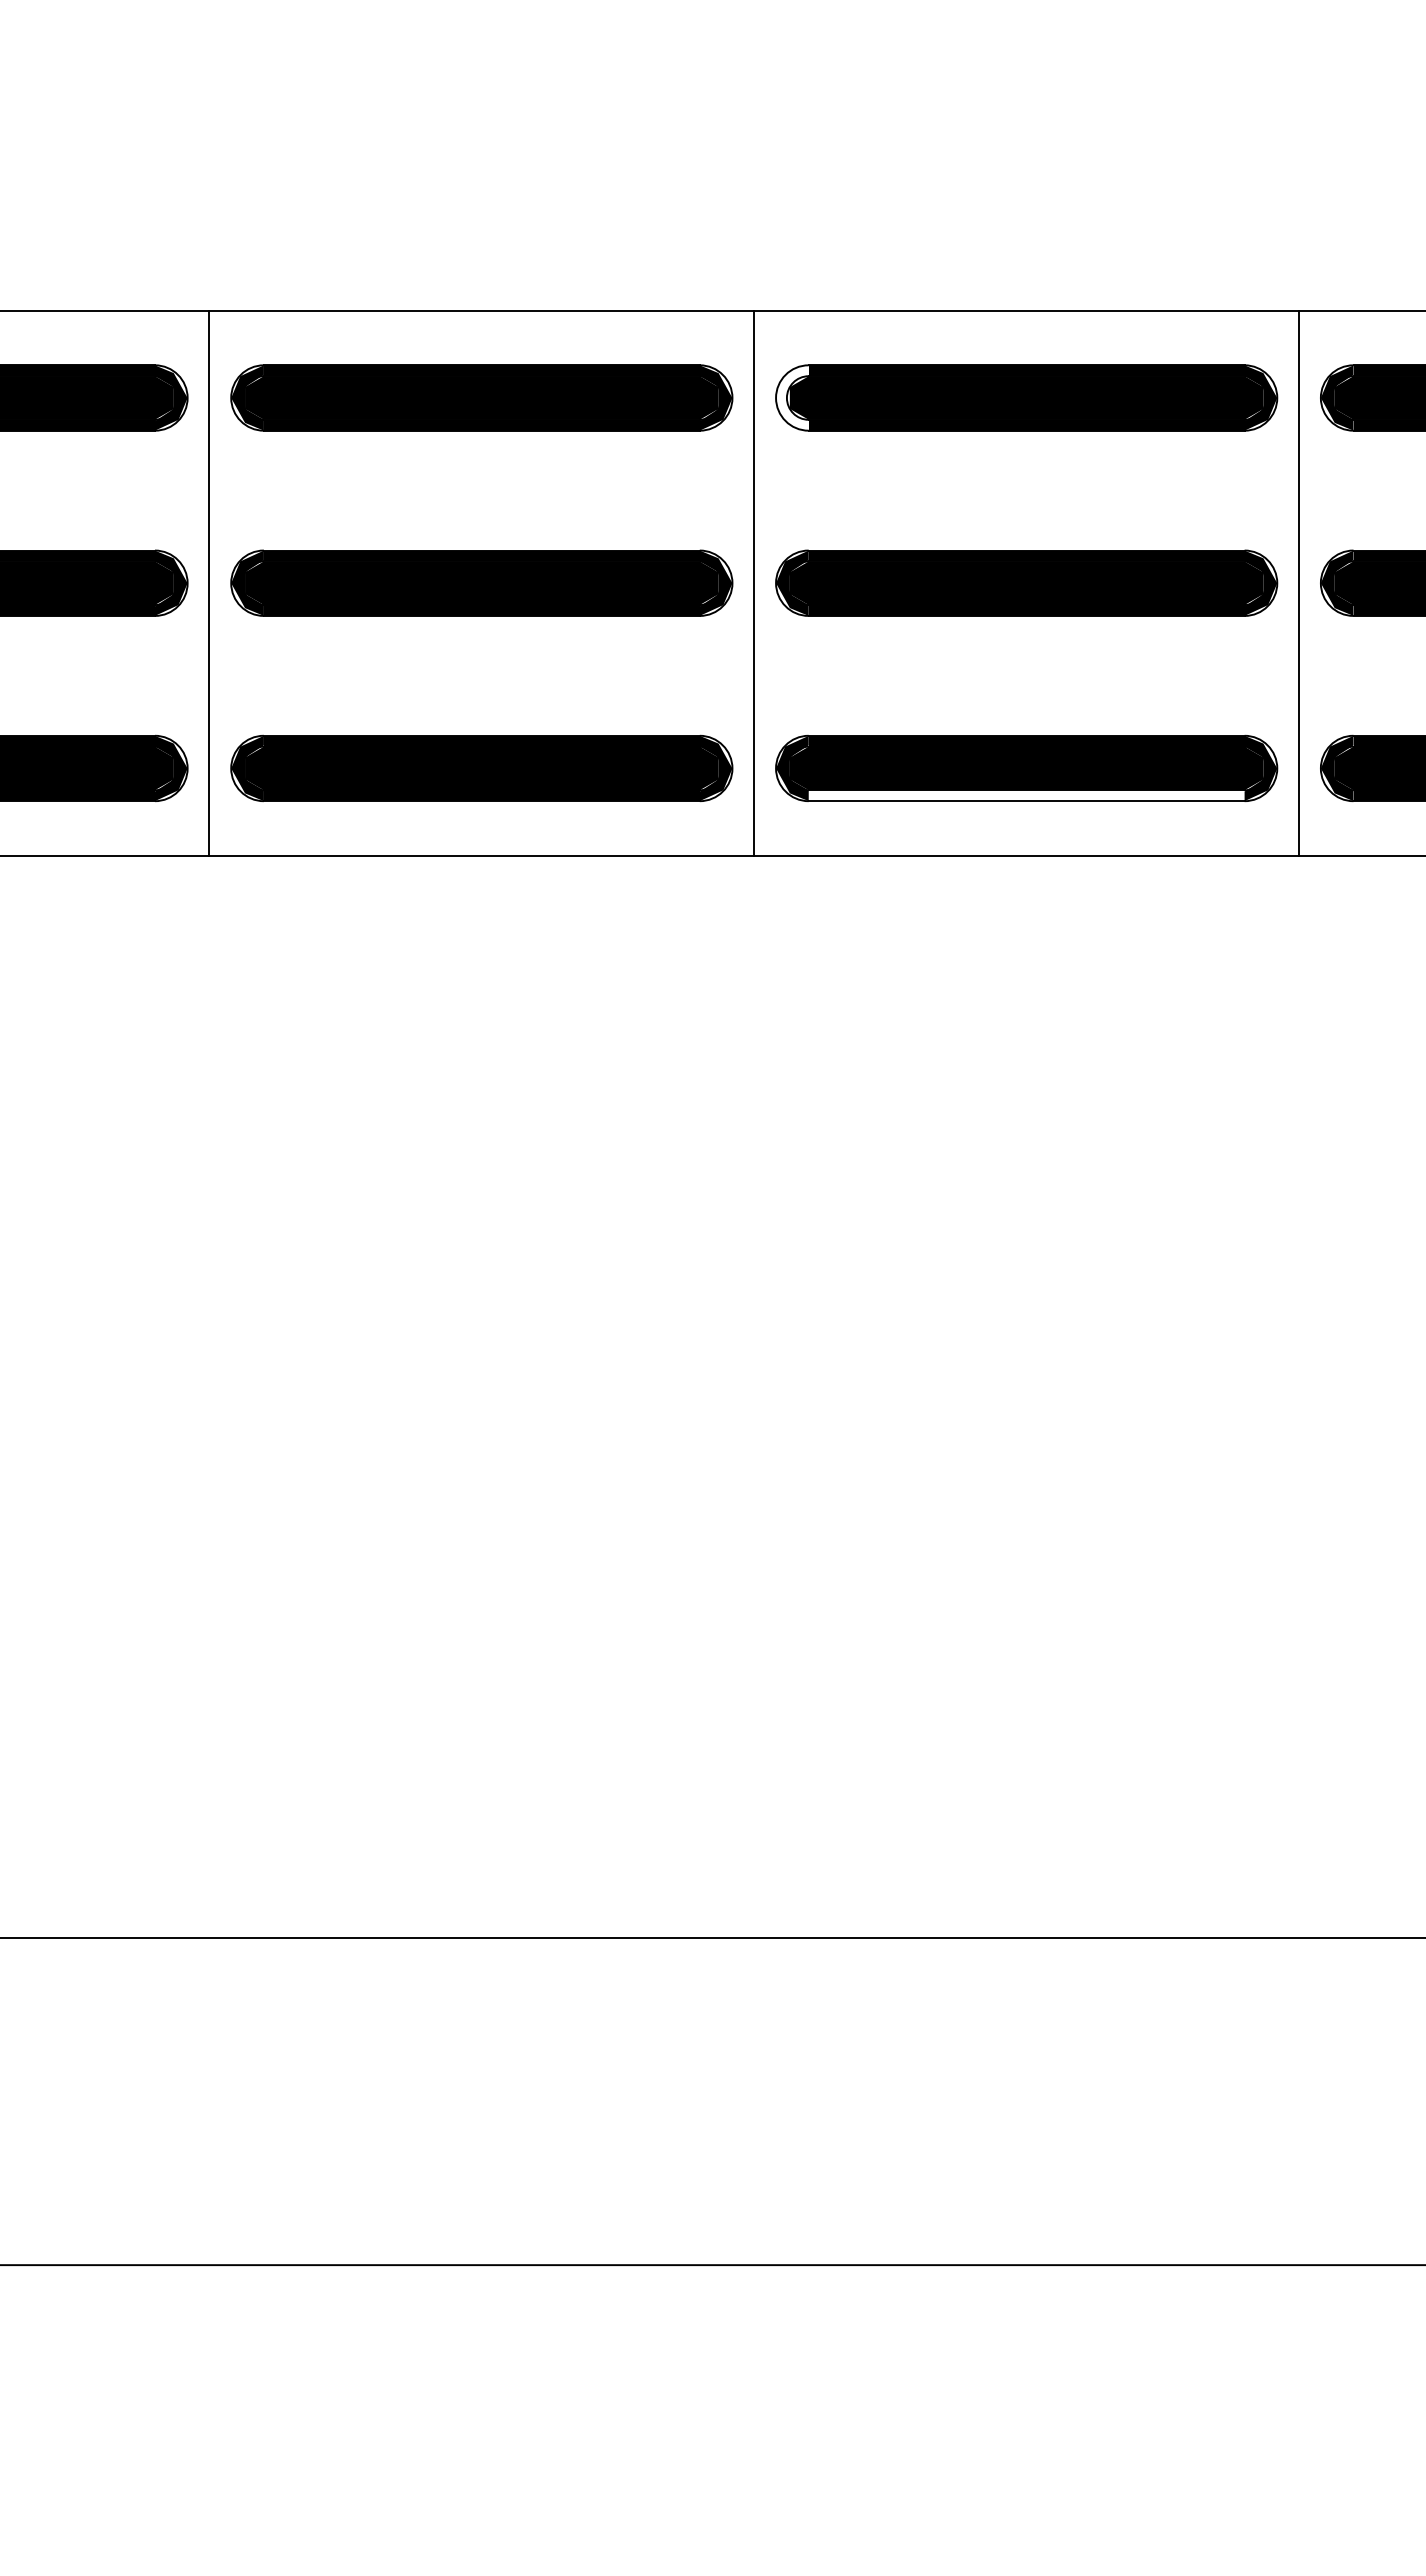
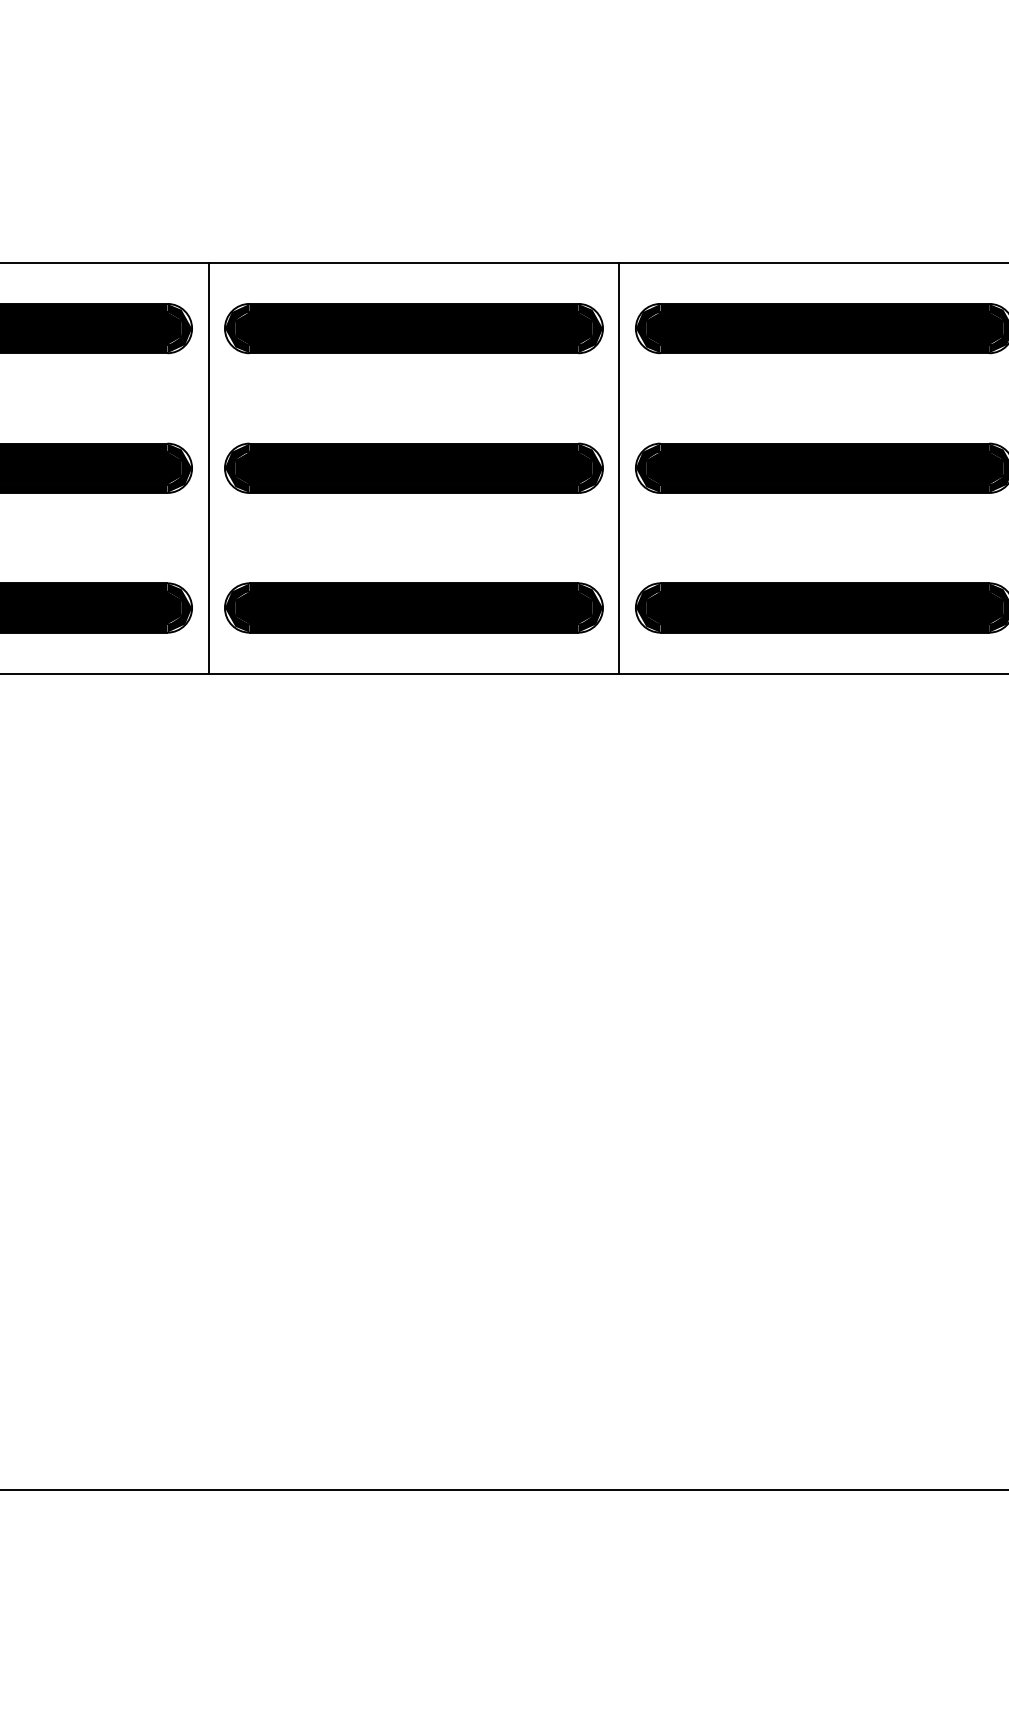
fill: (792, 397) -> (648, 328), added
fill: (1026, 795) -> (824, 628), added

